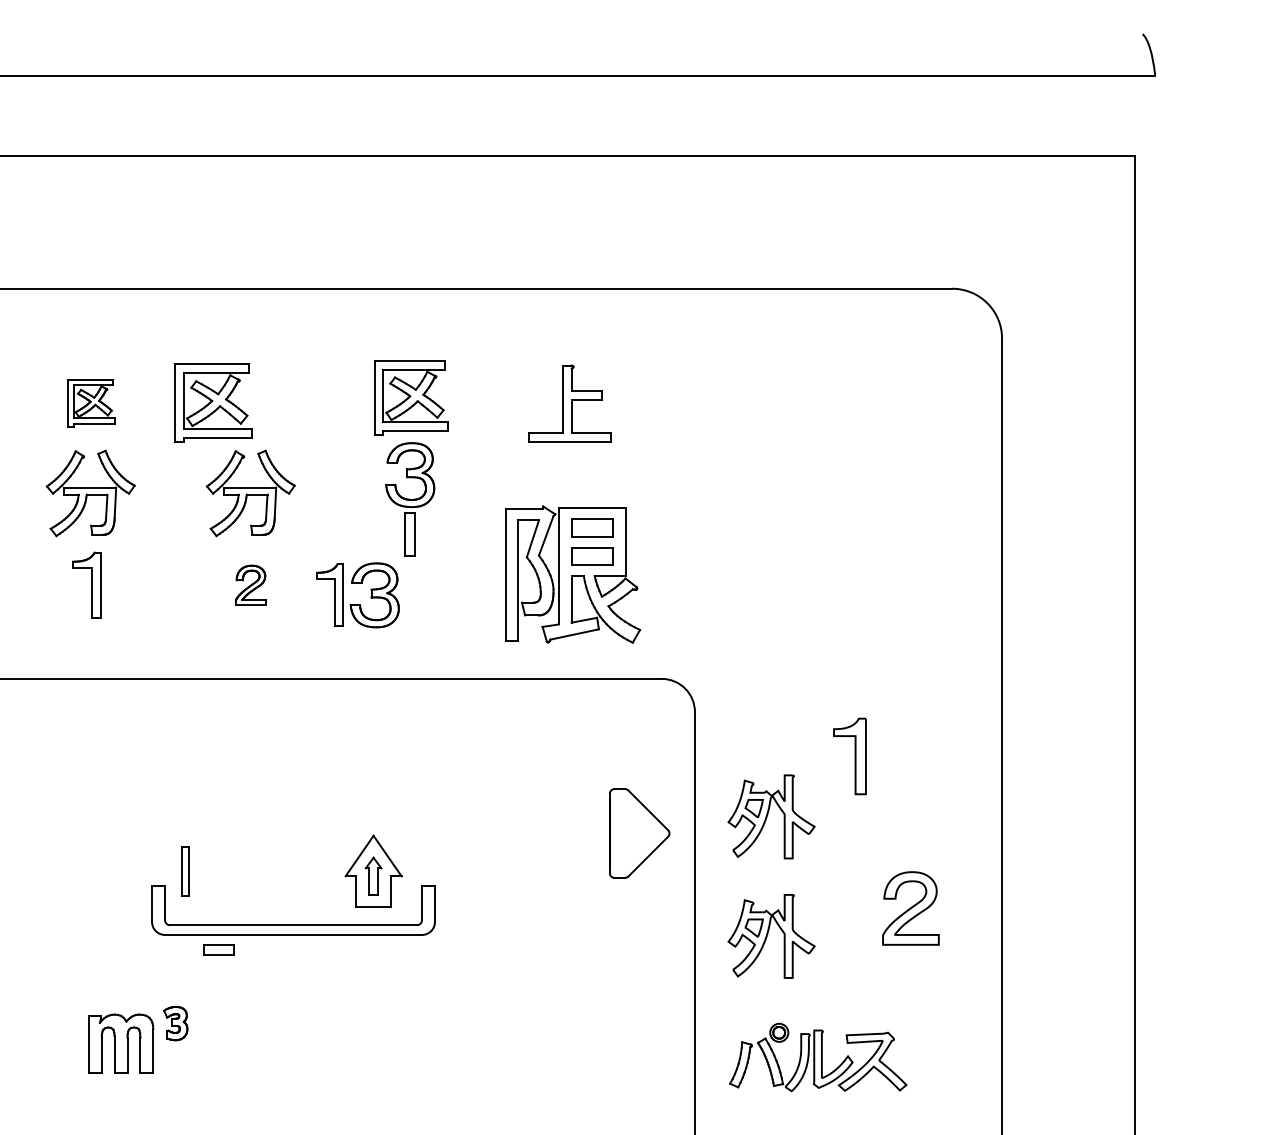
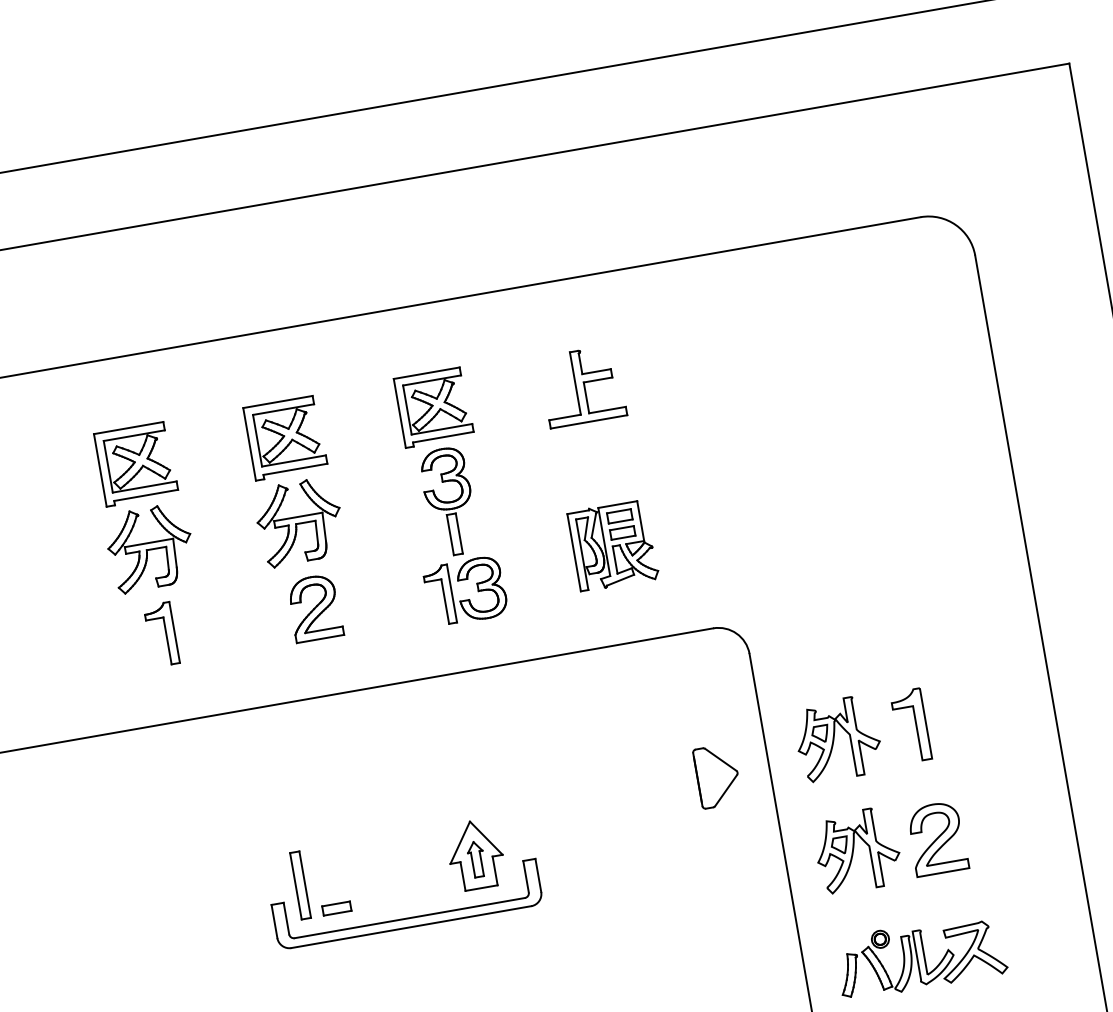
part: (91, 402) -> (136, 463), size x1.67
part: (213, 402) -> (285, 437), moved
part: (572, 574) -> (612, 545), size x0.62
part: (250, 585) -> (314, 608), size x1.67
part: (357, 604) -> (466, 599), moved
part: (849, 756) -> (910, 726), moved
part: (639, 833) -> (717, 776), size x0.71
part: (185, 871) -> (300, 885), size x1.43
part: (910, 908) -> (937, 838), moved
part: (218, 949) -> (335, 908), moved

